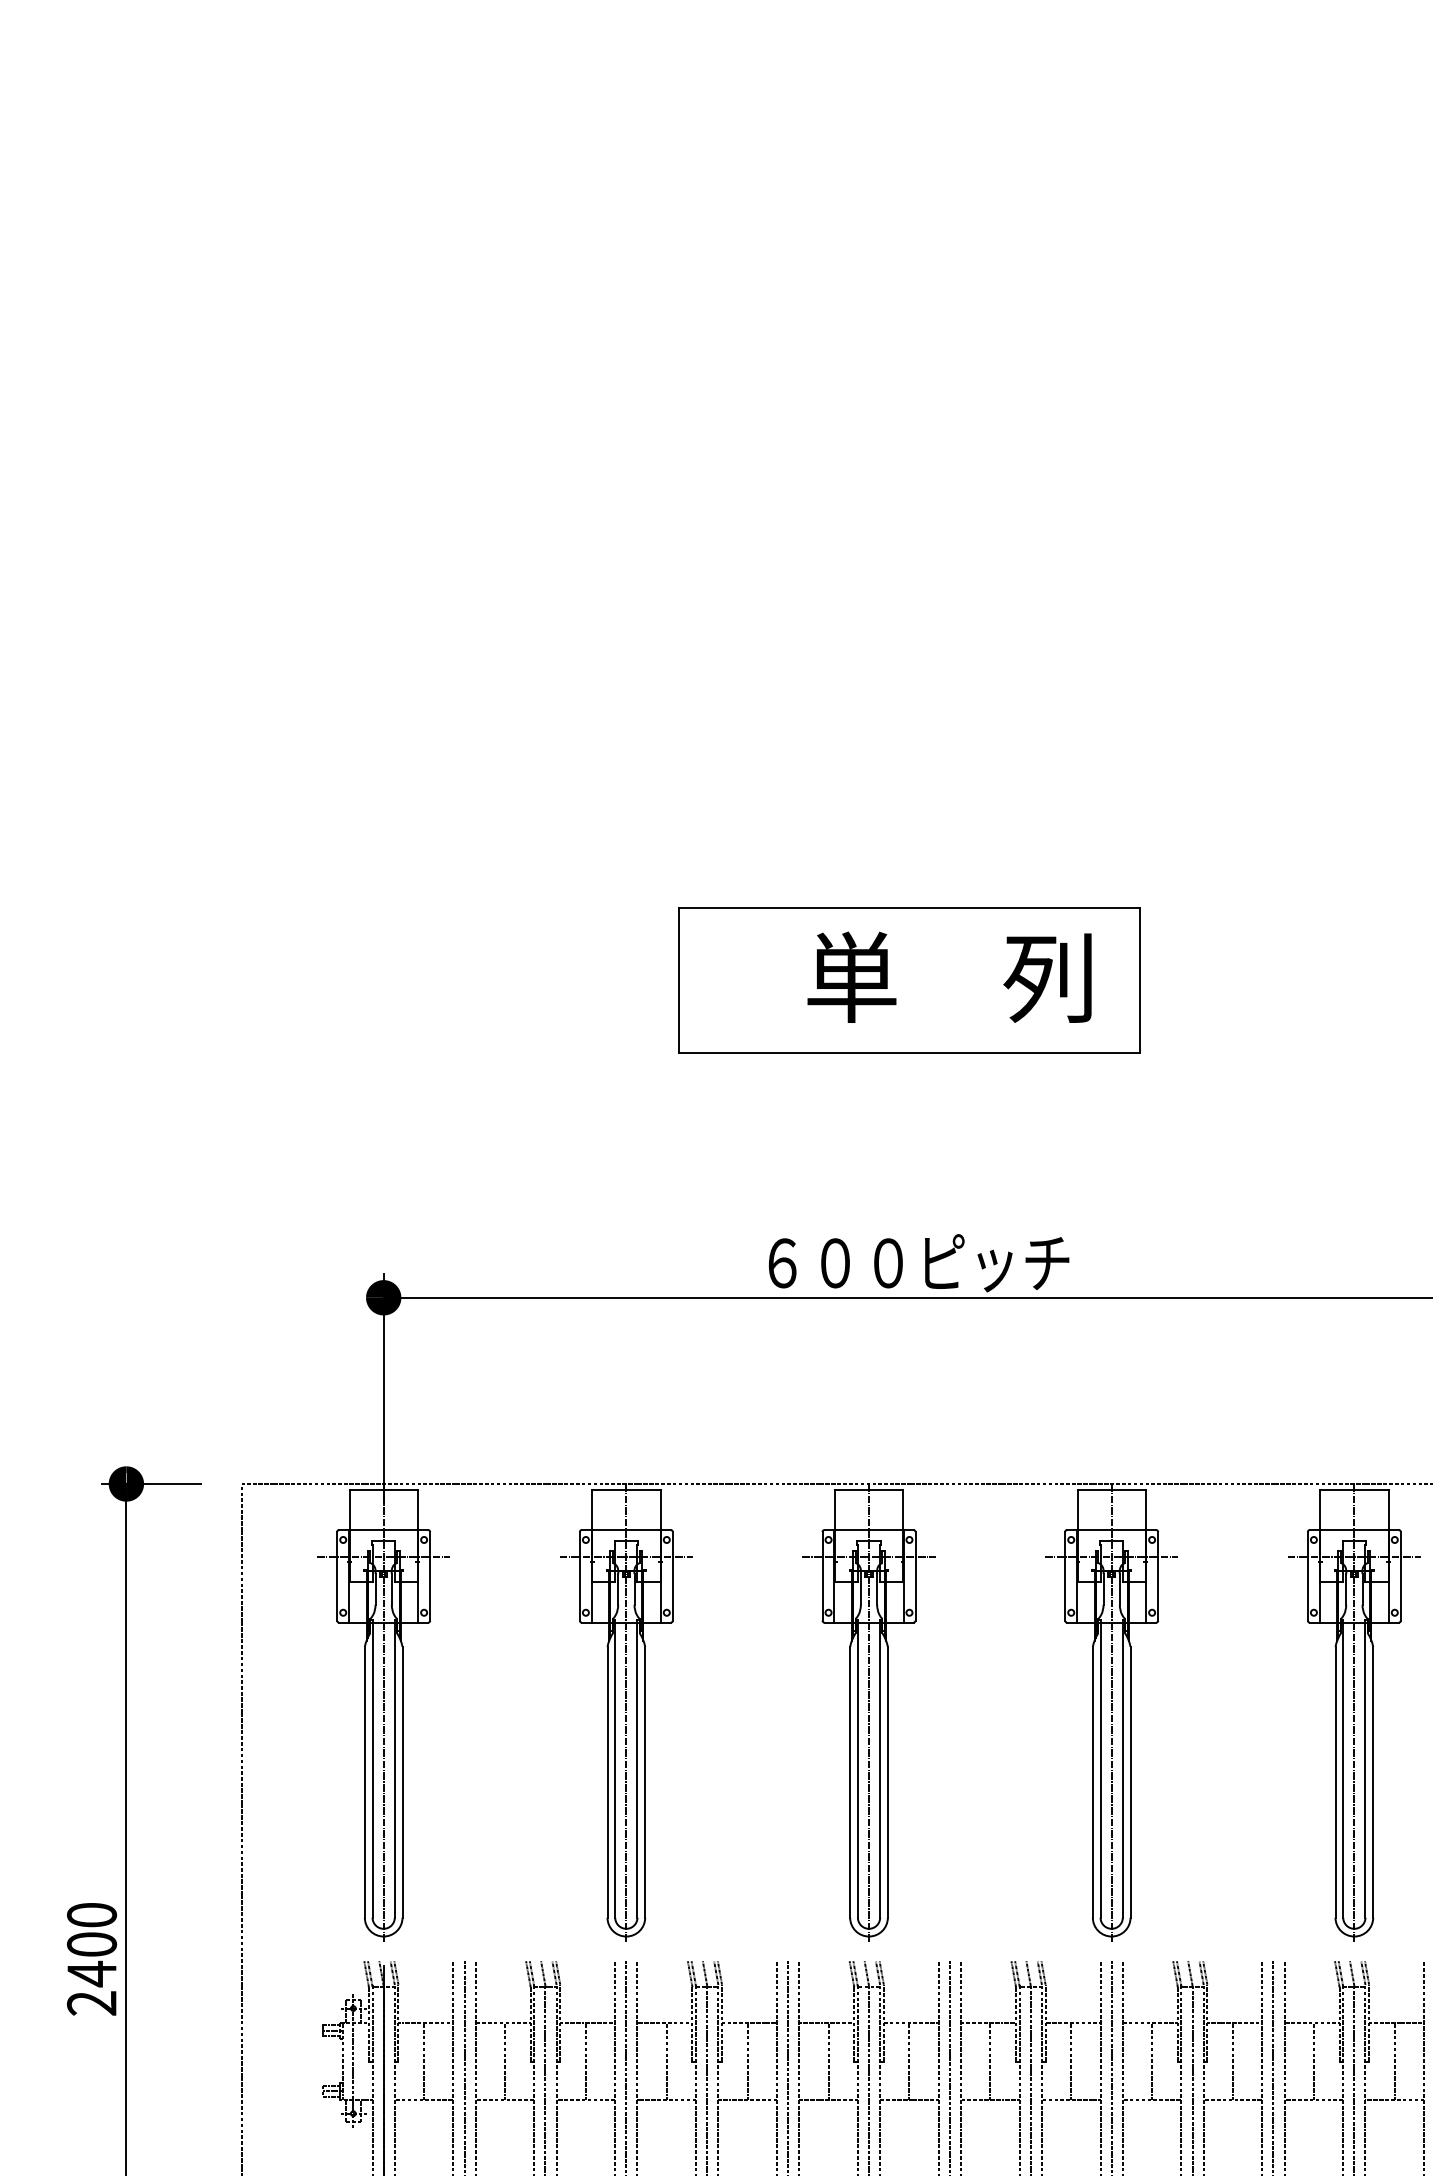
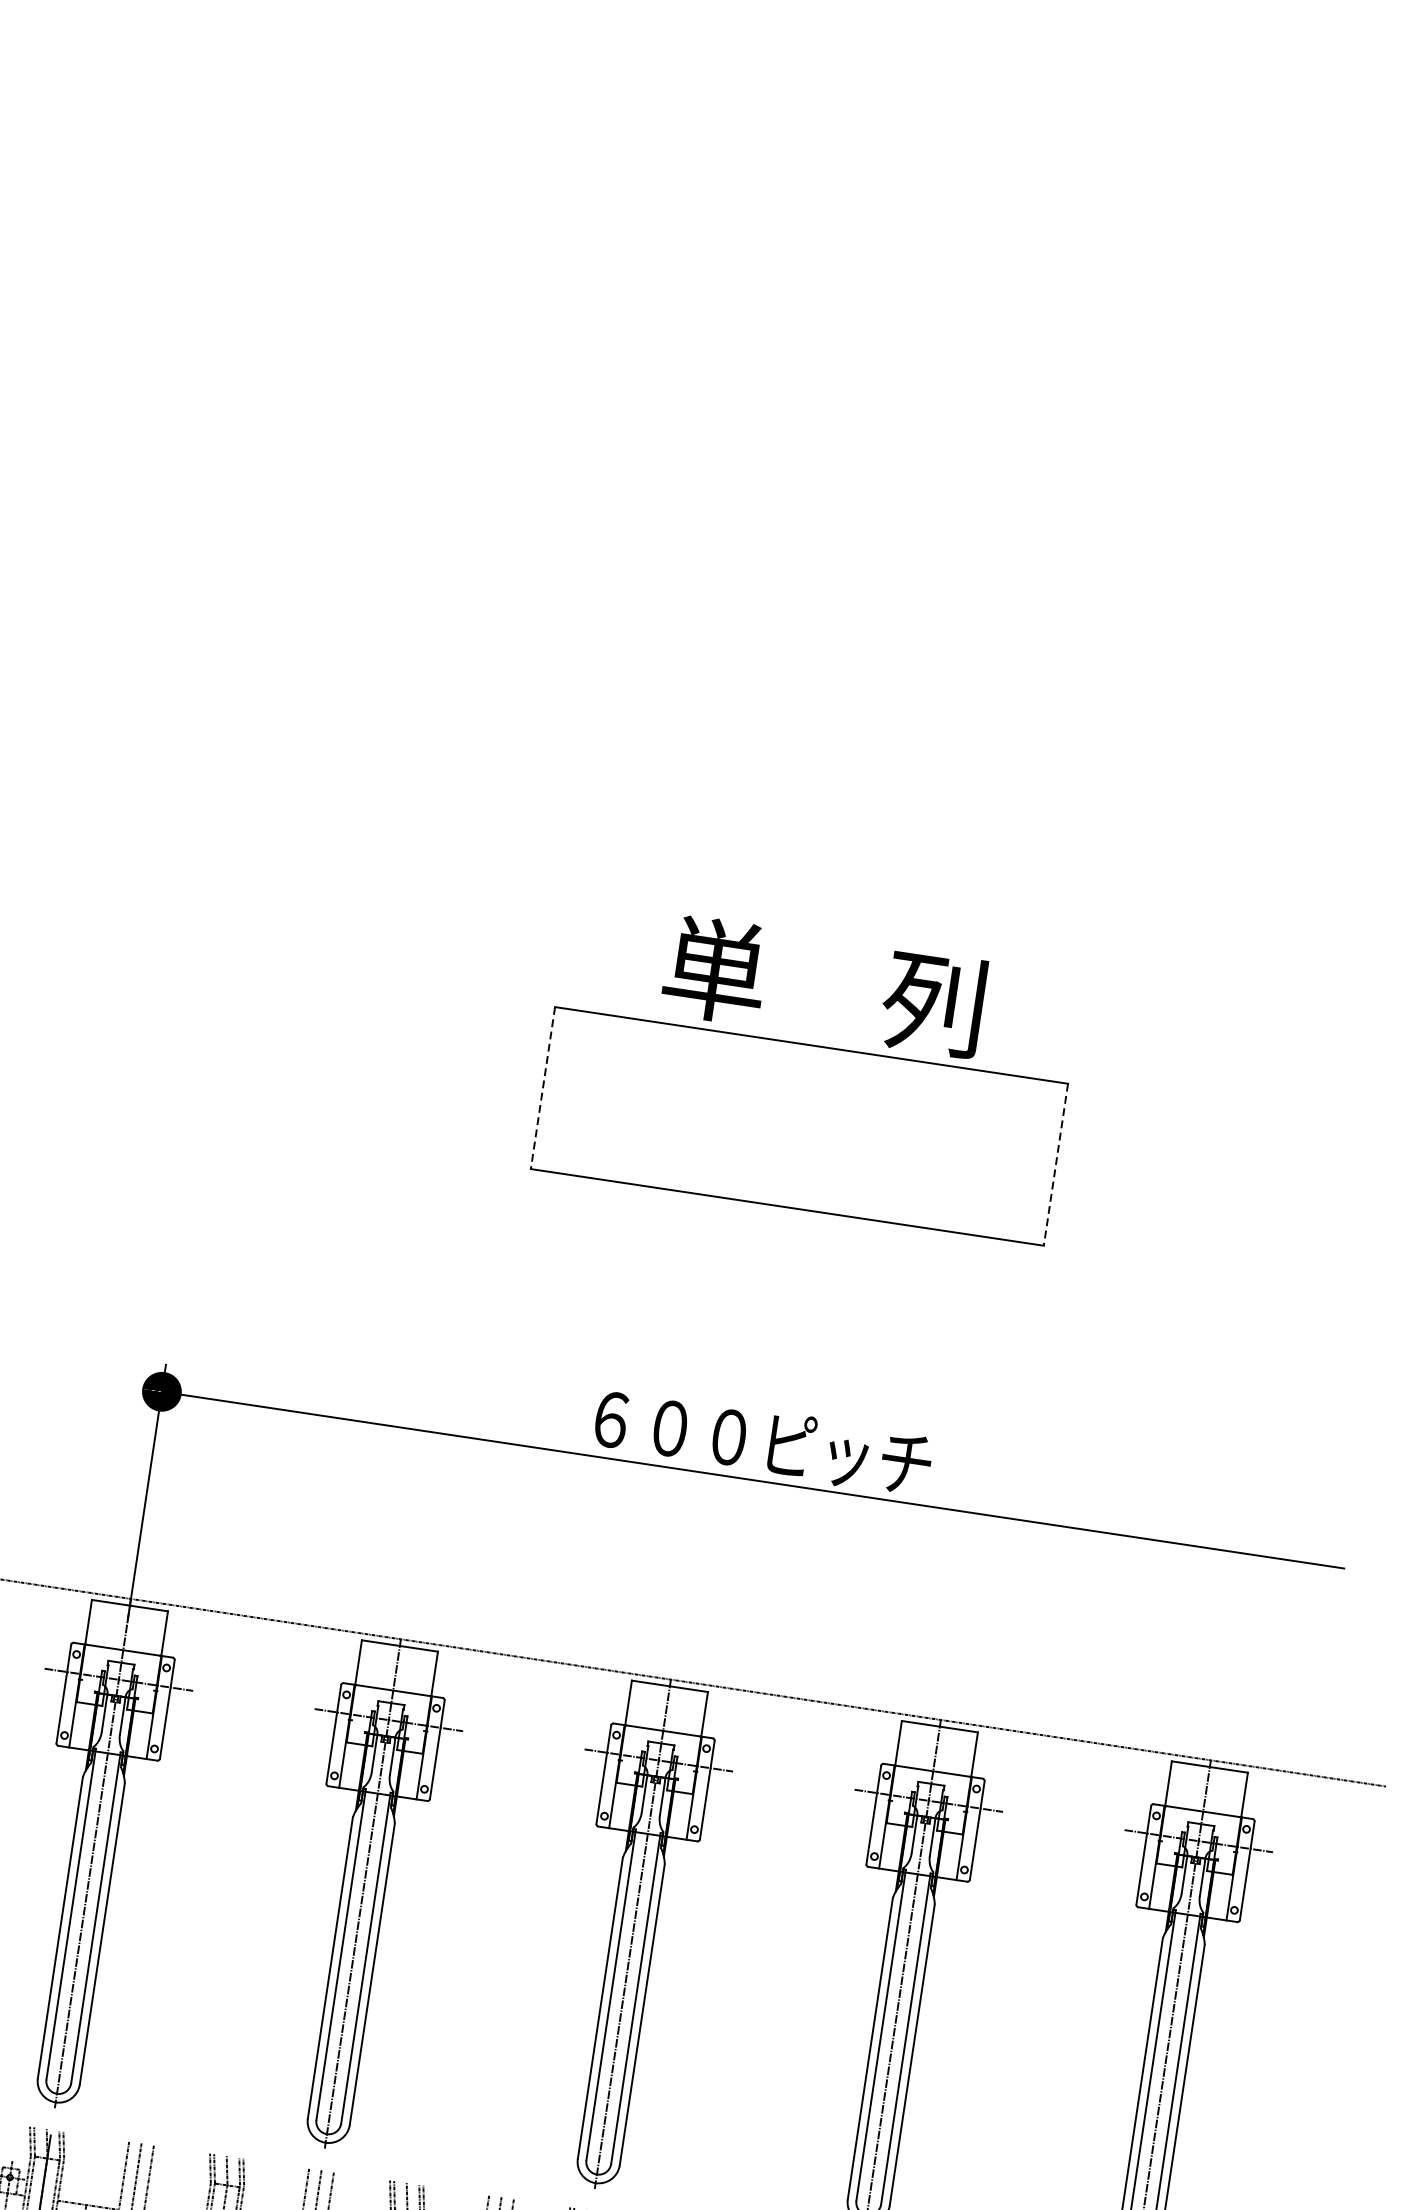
text: (949, 976) -> (824, 985), moved
line: (678, 980) -> (542, 1087), solid -> dashed
line: (1139, 980) -> (1055, 1164), solid -> dashed

